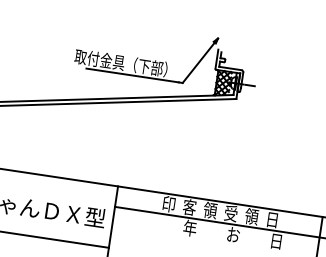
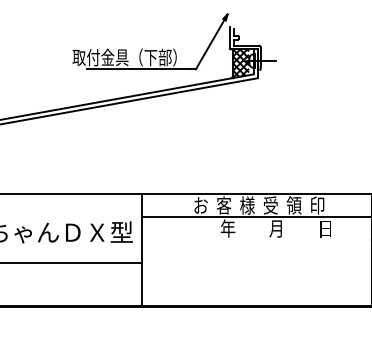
text: (168, 204) -> (200, 205), 印 -> お
text: (210, 210) -> (247, 205), 領 -> 様
text: (272, 219) -> (317, 205), 日 -> 印
text: (233, 234) -> (276, 228), お -> 月

